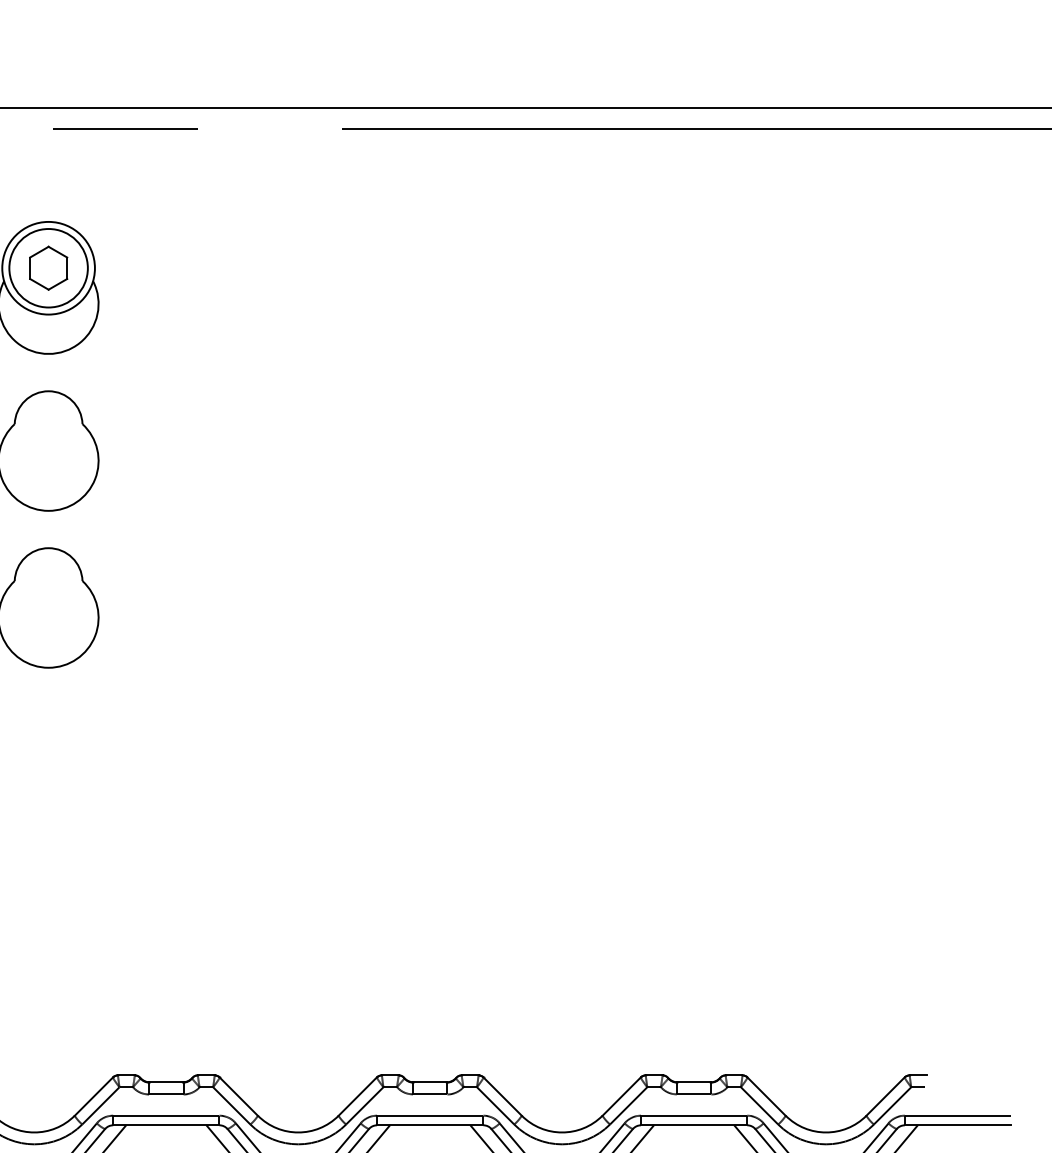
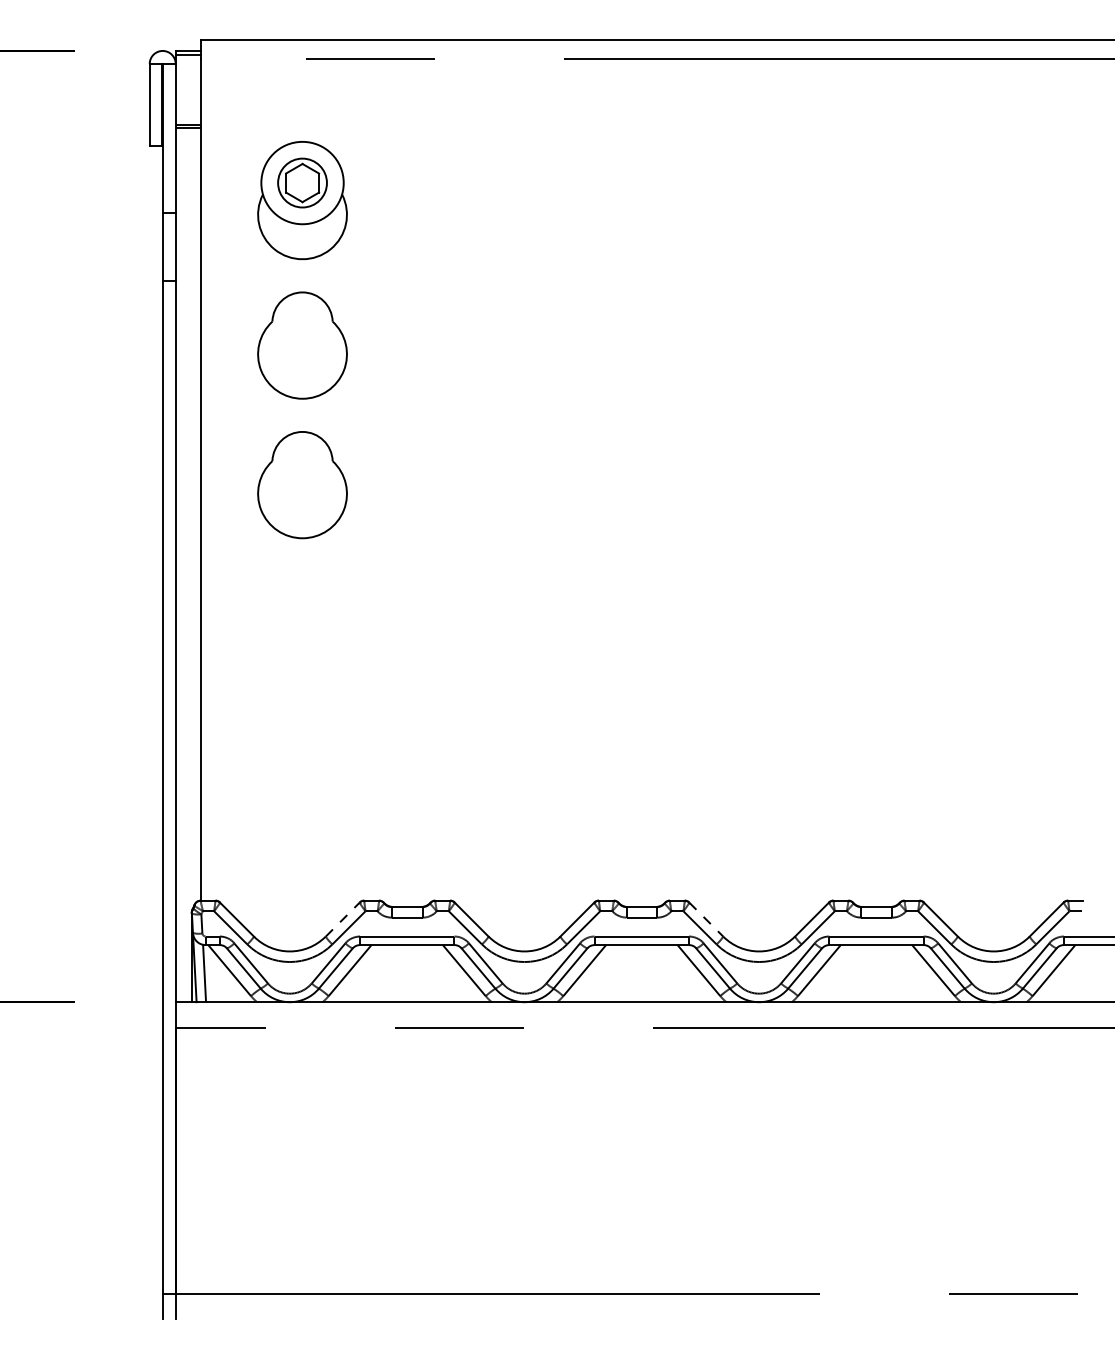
circle: (48, 267) -> (302, 182), size x0.7
line: (94, 1096) -> (343, 919), solid -> dashed
line: (502, 1096) -> (706, 919), solid -> dashed

